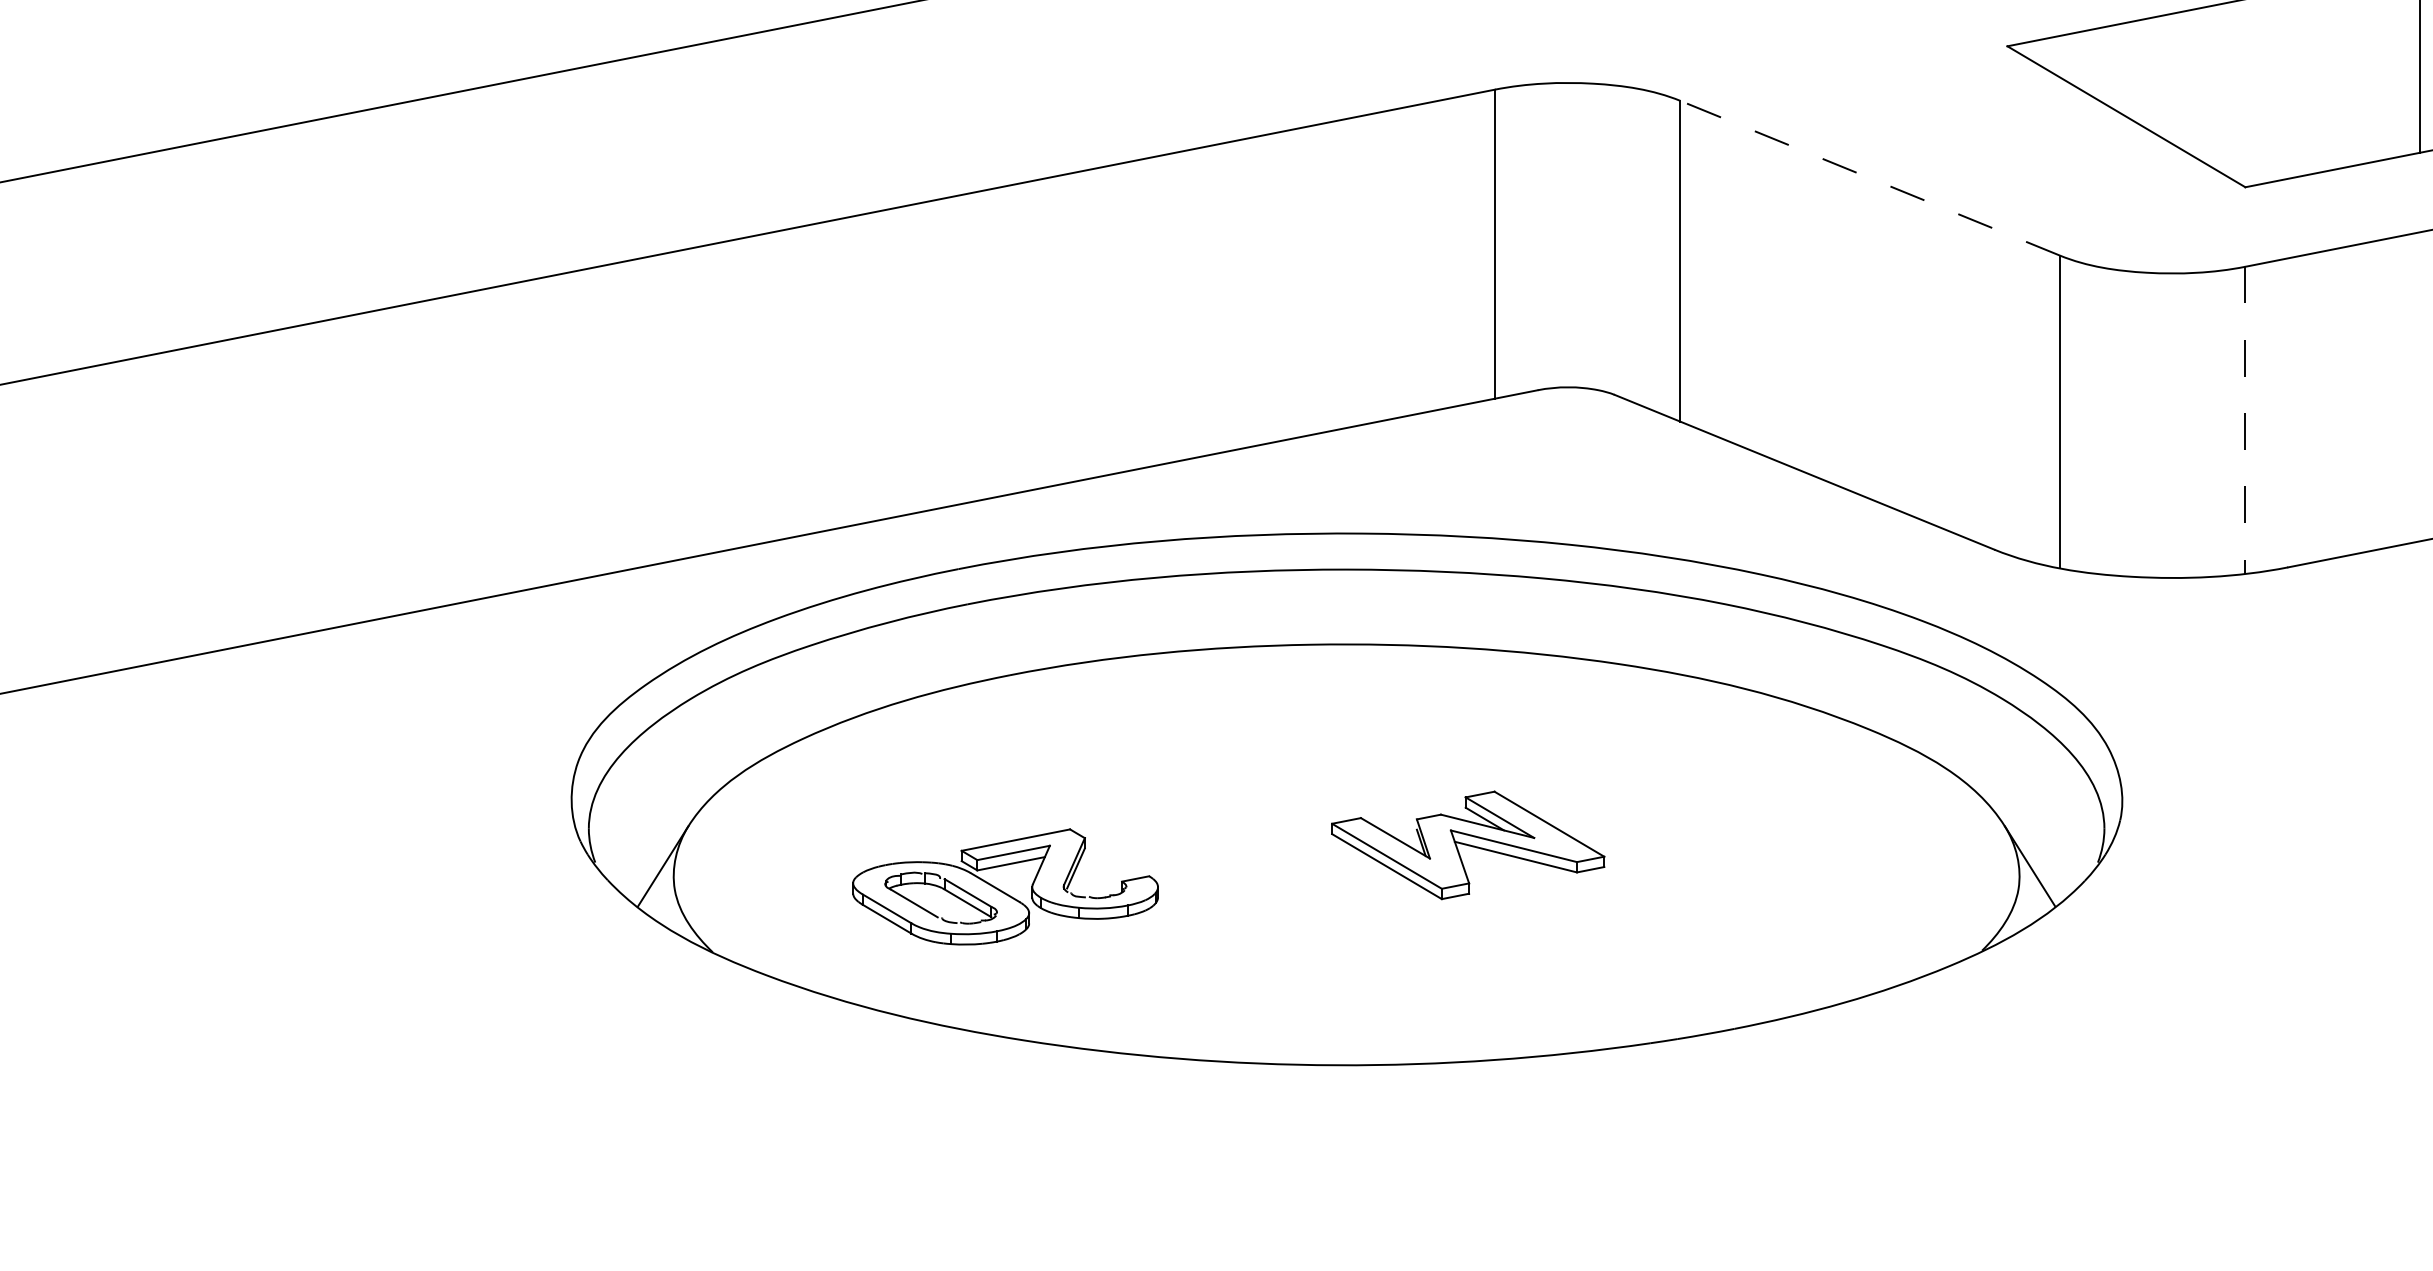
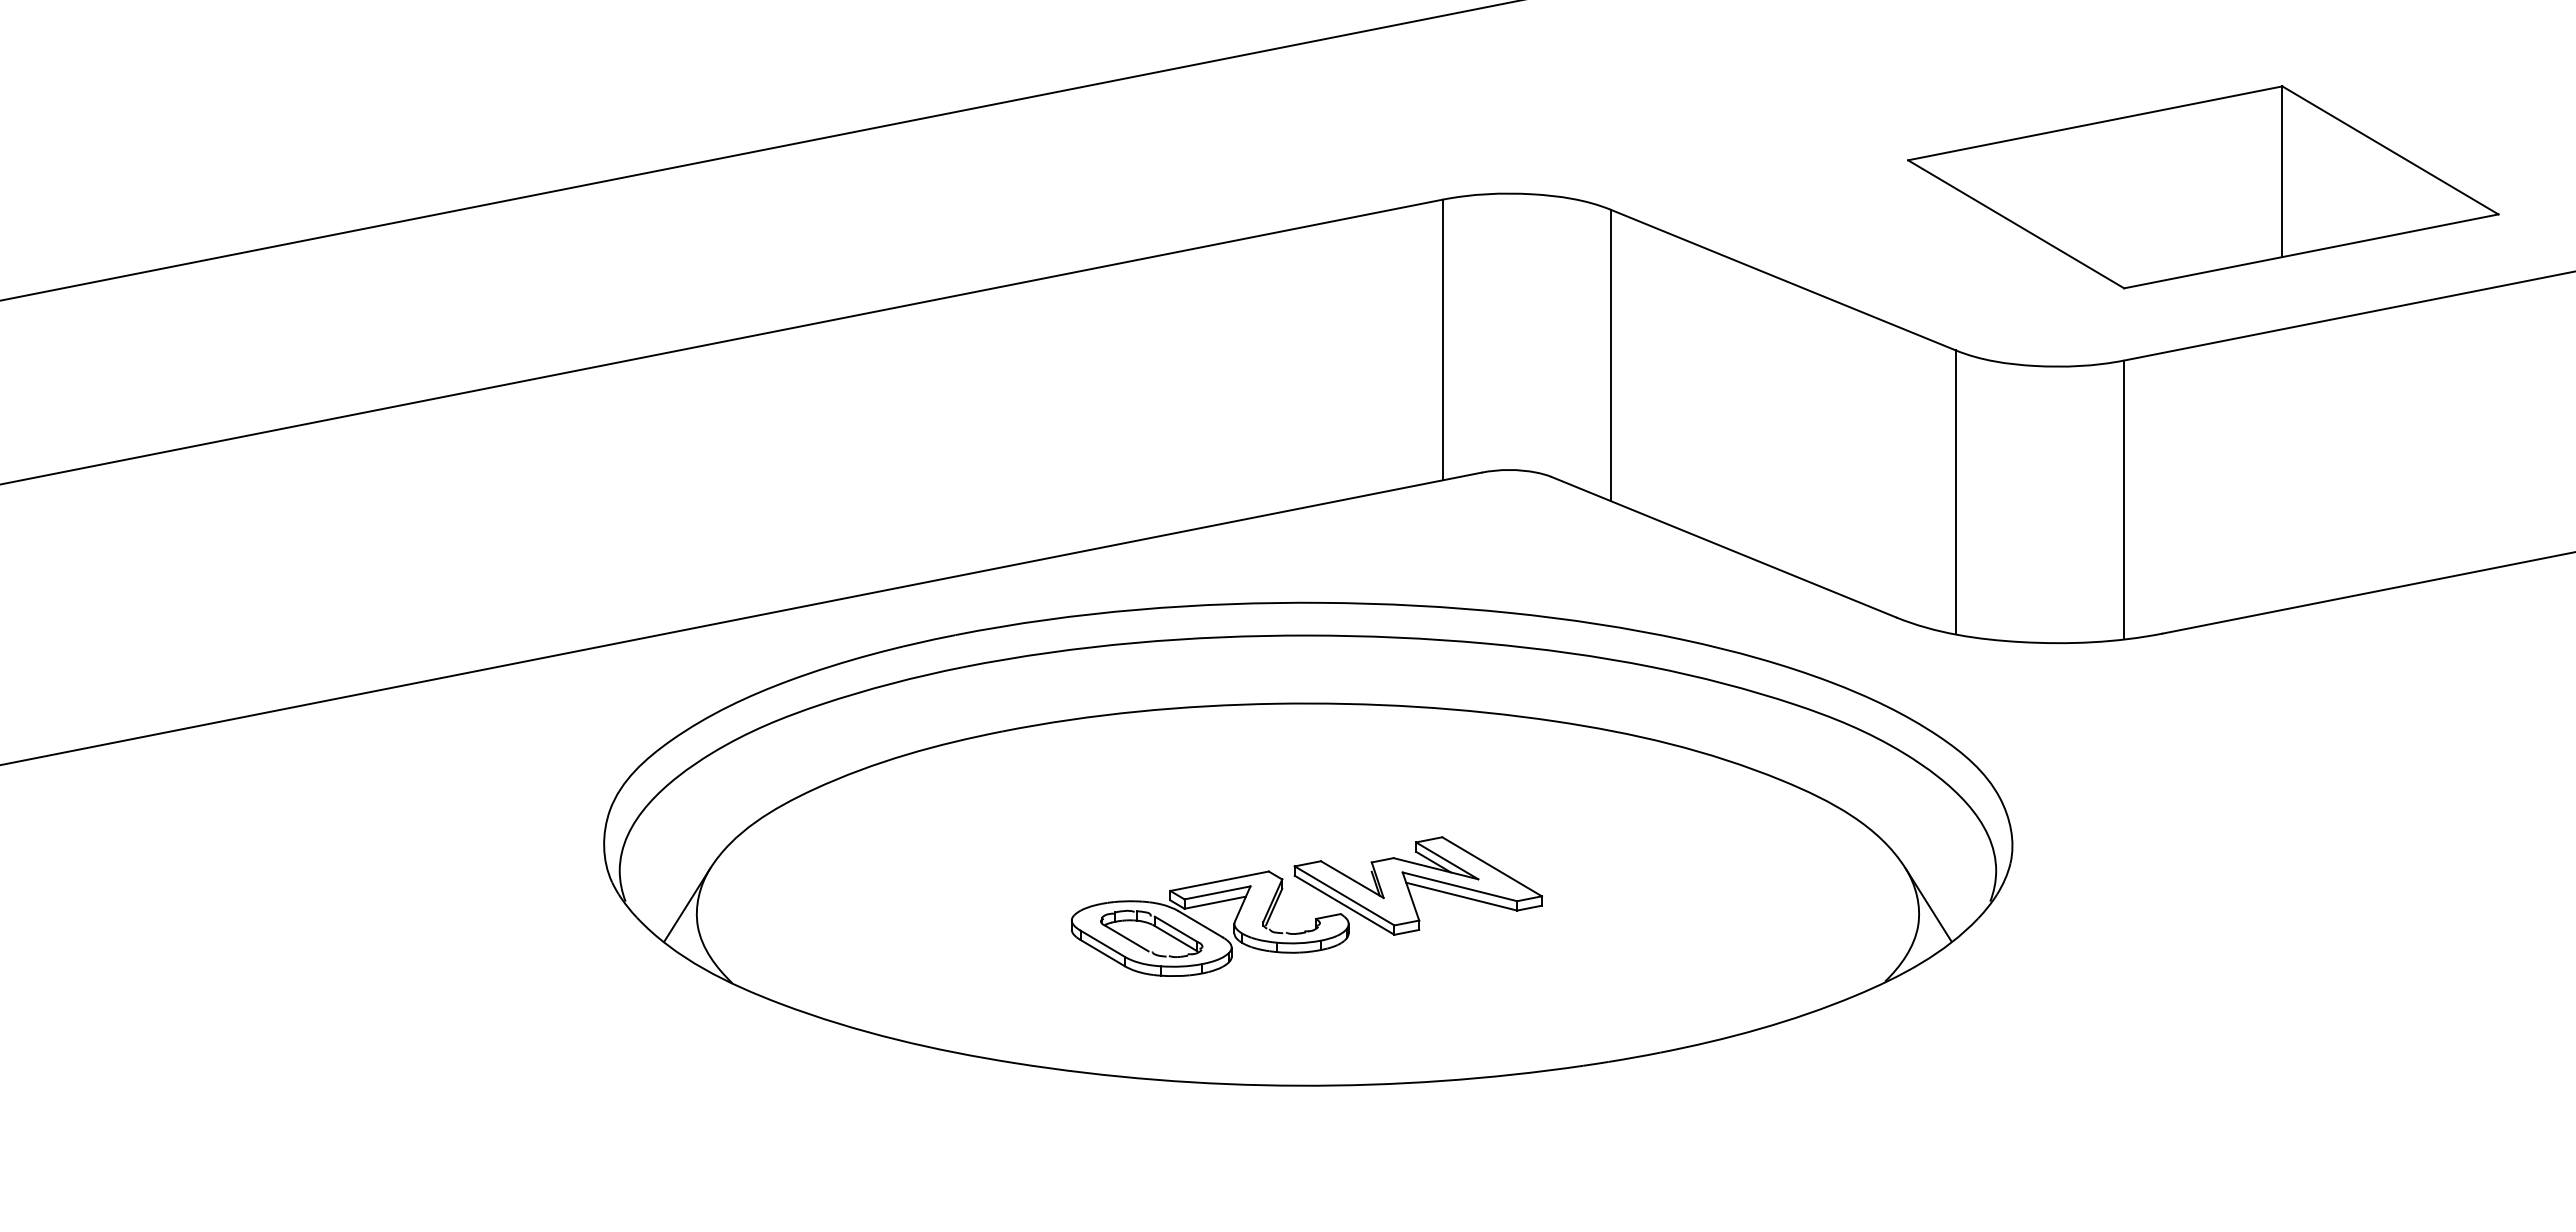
line: (1869, 177) -> (1782, 279), dashed -> solid
line: (2245, 420) -> (2124, 500), dashed -> solid
part: (1005, 886) -> (1210, 923), moved

